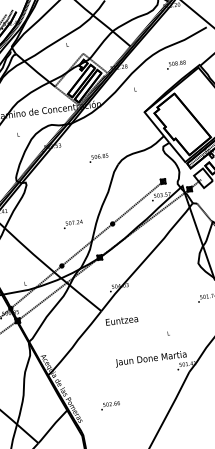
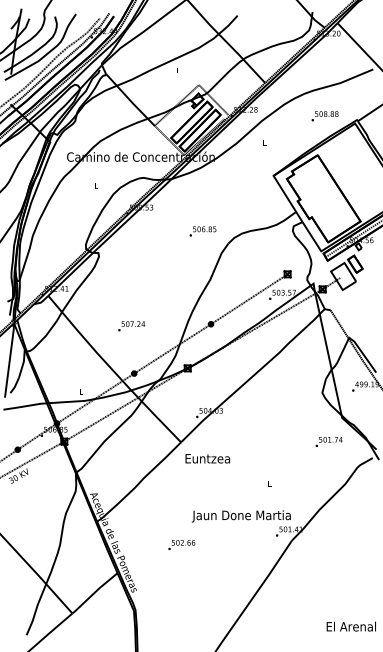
text: (73, 224) -> (131, 326), moved
text: (110, 406) -> (181, 545), moved

